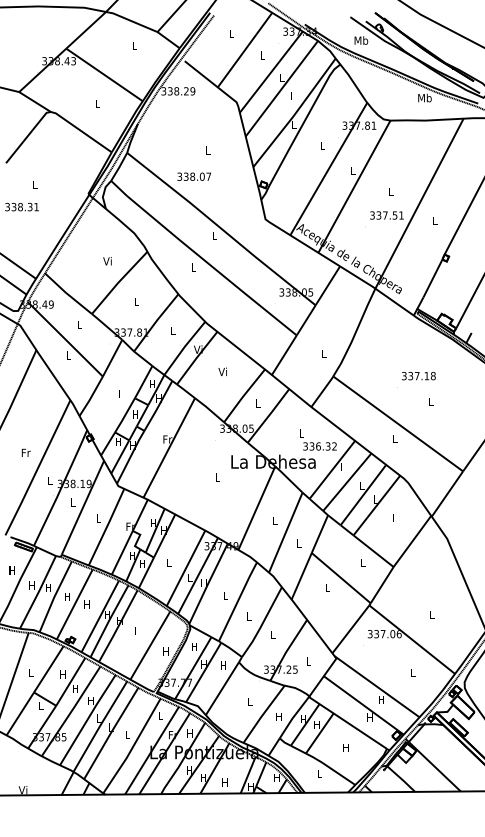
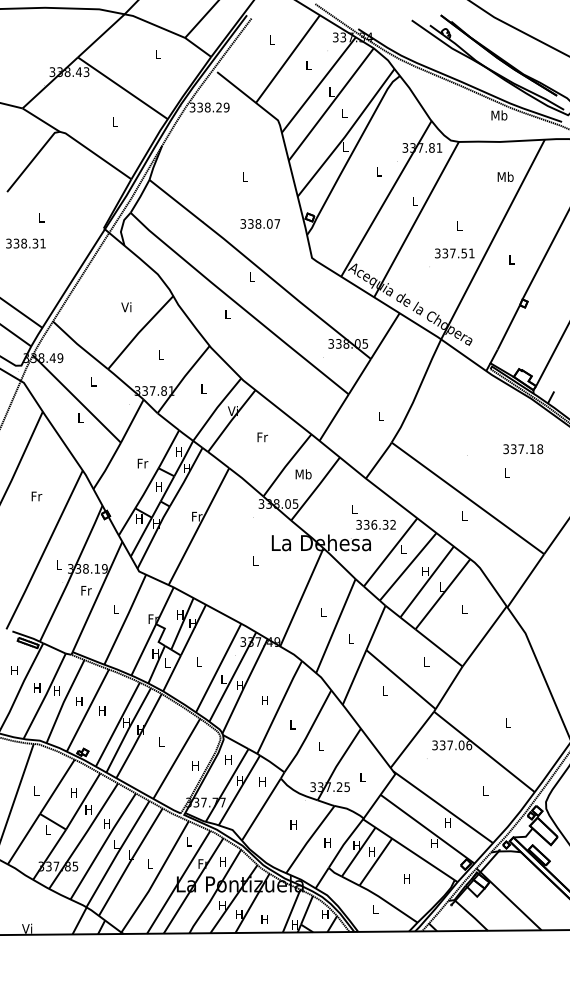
text: (361, 40) -> (505, 176), moved
text: (194, 176) -> (260, 223), moved
text: (223, 372) -> (262, 437), Vi -> Fr
text: (419, 376) -> (523, 449), moved
text: (121, 394) -> (142, 463), L -> Fr
text: (258, 403) -> (303, 474), L -> Mb
text: (25, 452) -> (36, 496), moved
text: (362, 486) -> (425, 571), L -> H
text: (73, 502) -> (86, 590), L -> Fr
text: (142, 563) -> (167, 662), H -> L
text: (225, 595) -> (264, 700), L -> H
text: (249, 701) -> (293, 824), L -> H

